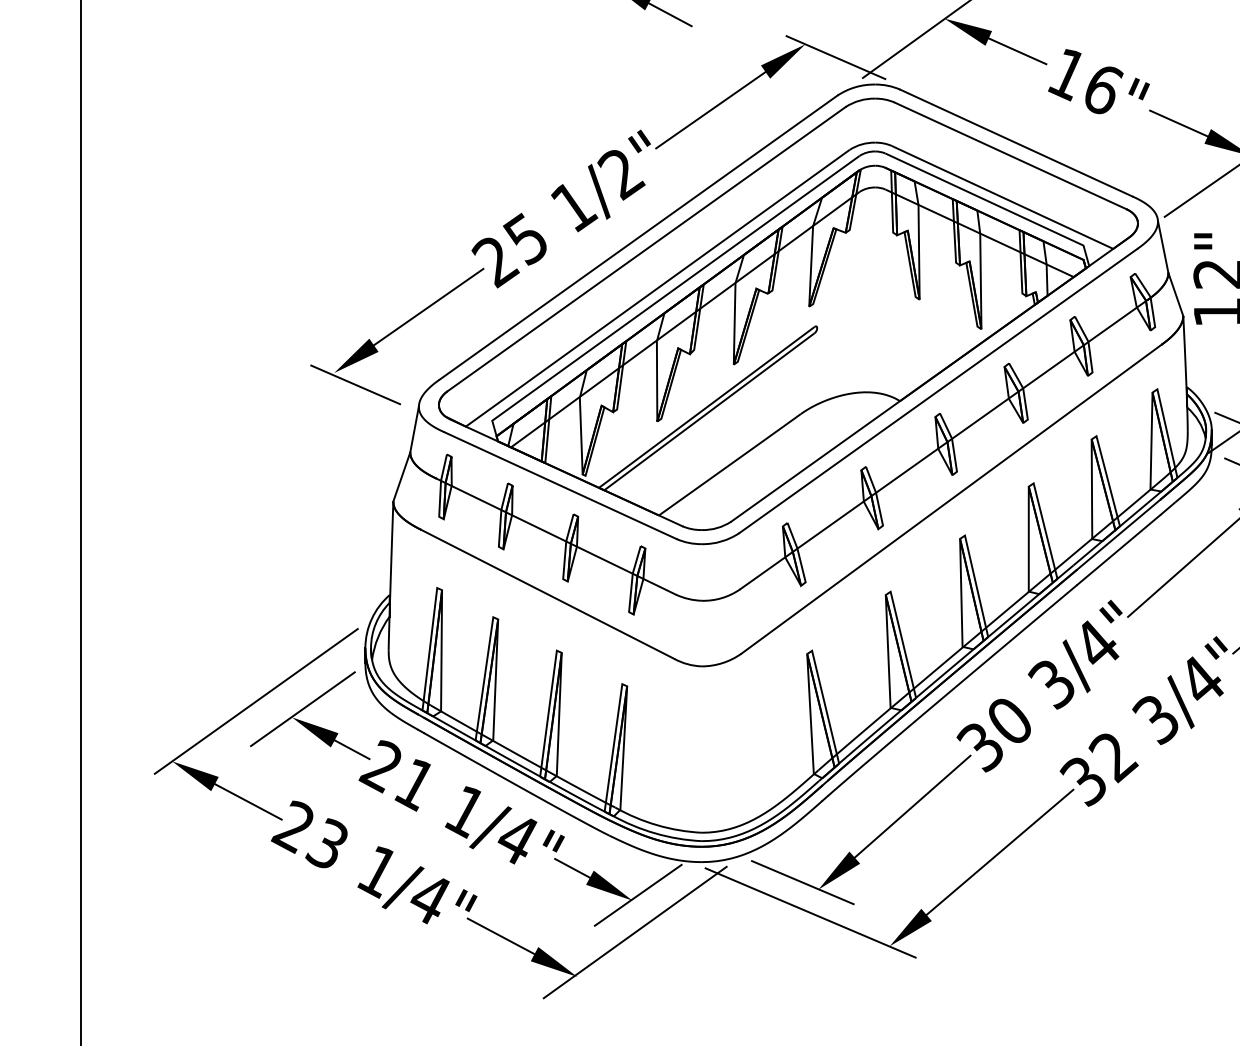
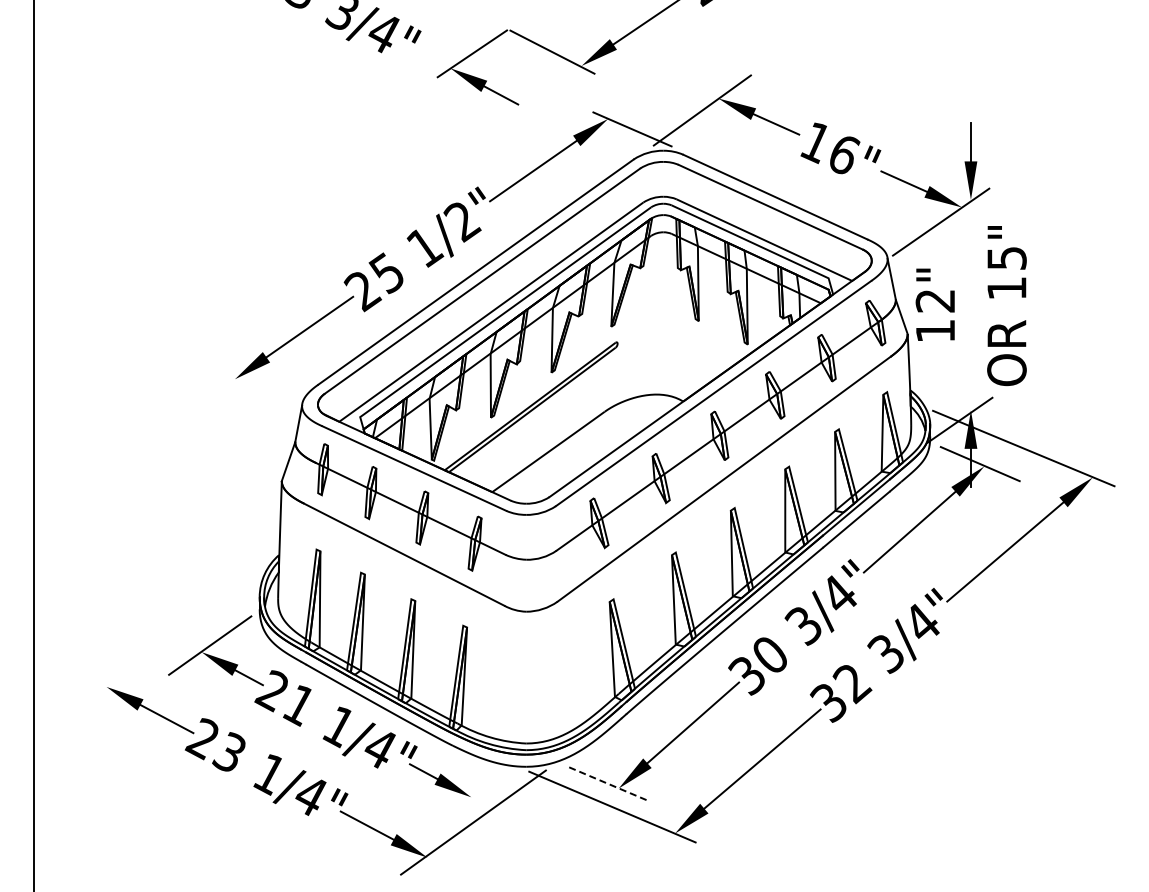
line: (355, 384) -> (251, 388), removed
line: (255, 701) -> (172, 639), removed
line: (803, 883) -> (606, 783), solid -> dashed
line: (637, 894) -> (475, 792), removed

